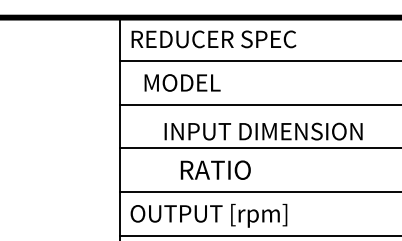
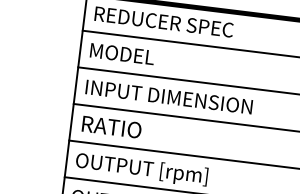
text: (182, 82) -> (122, 53), moved
text: (263, 131) -> (169, 96), moved
text: (215, 169) -> (111, 126), moved

